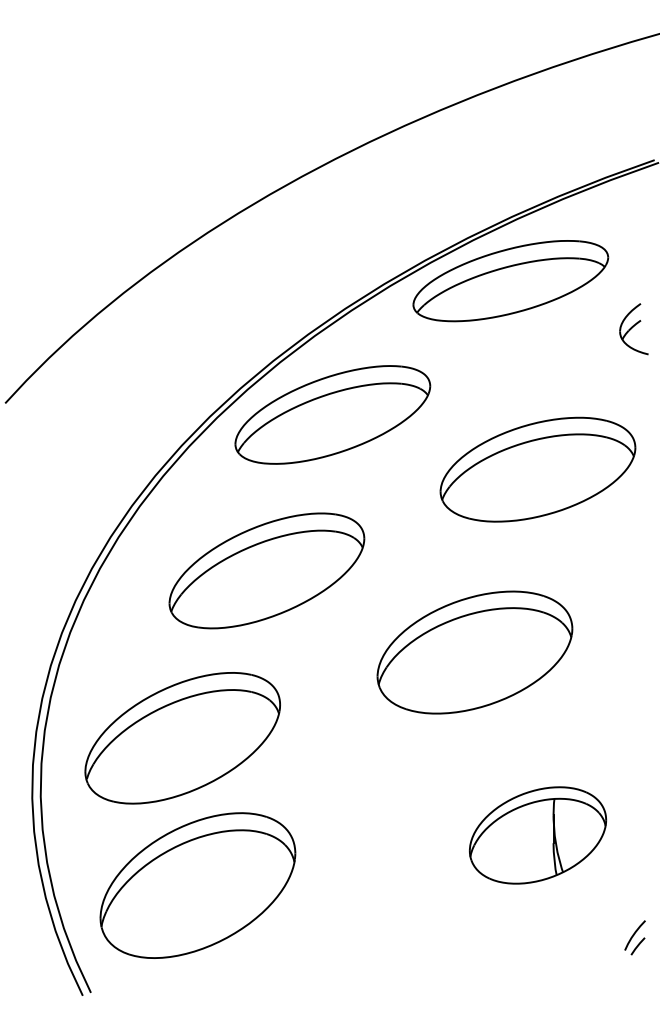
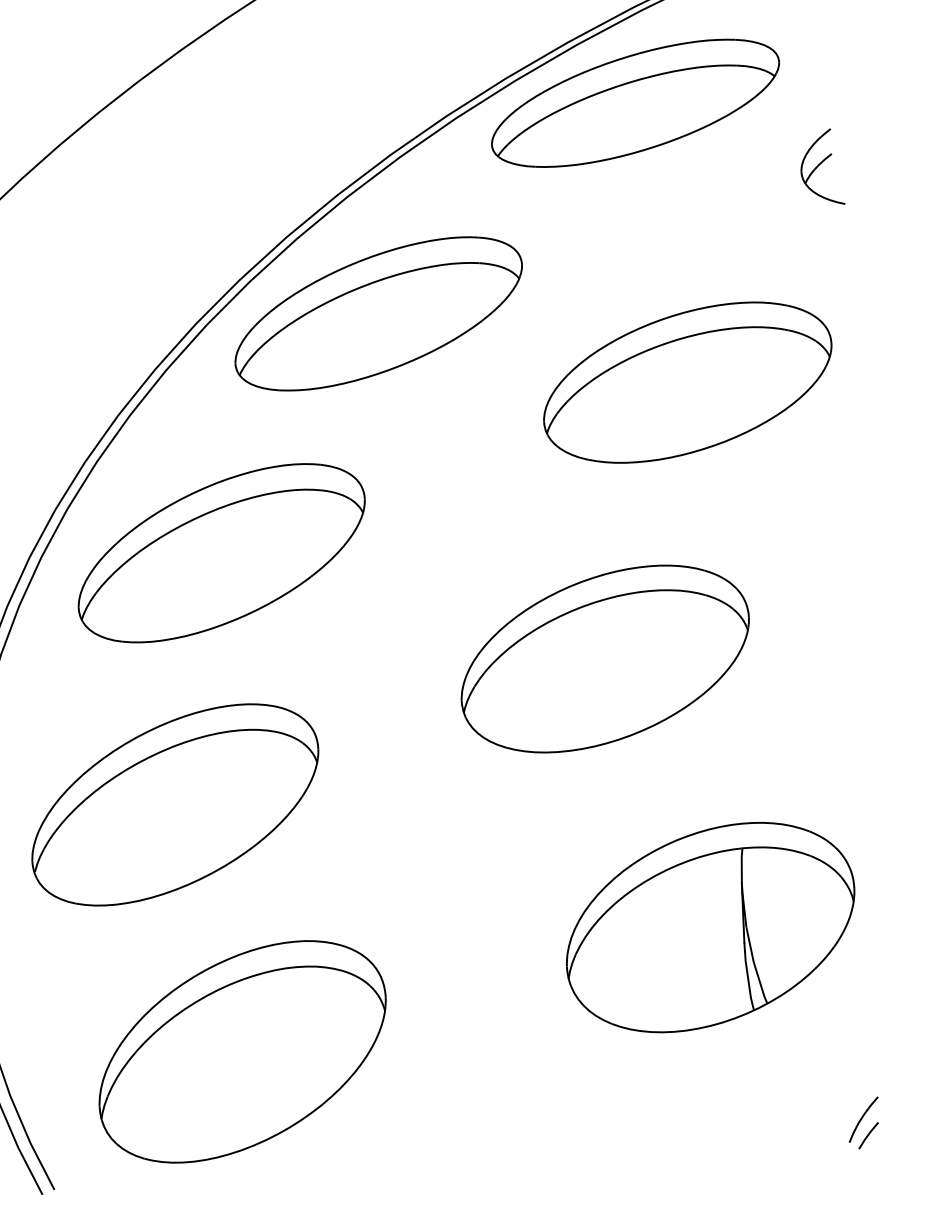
part: (266, 570) -> (221, 552), moved
part: (537, 835) -> (709, 927), size x1.43
part: (197, 885) -> (241, 1051), moved
part: (634, 937) -> (862, 1122), moved

